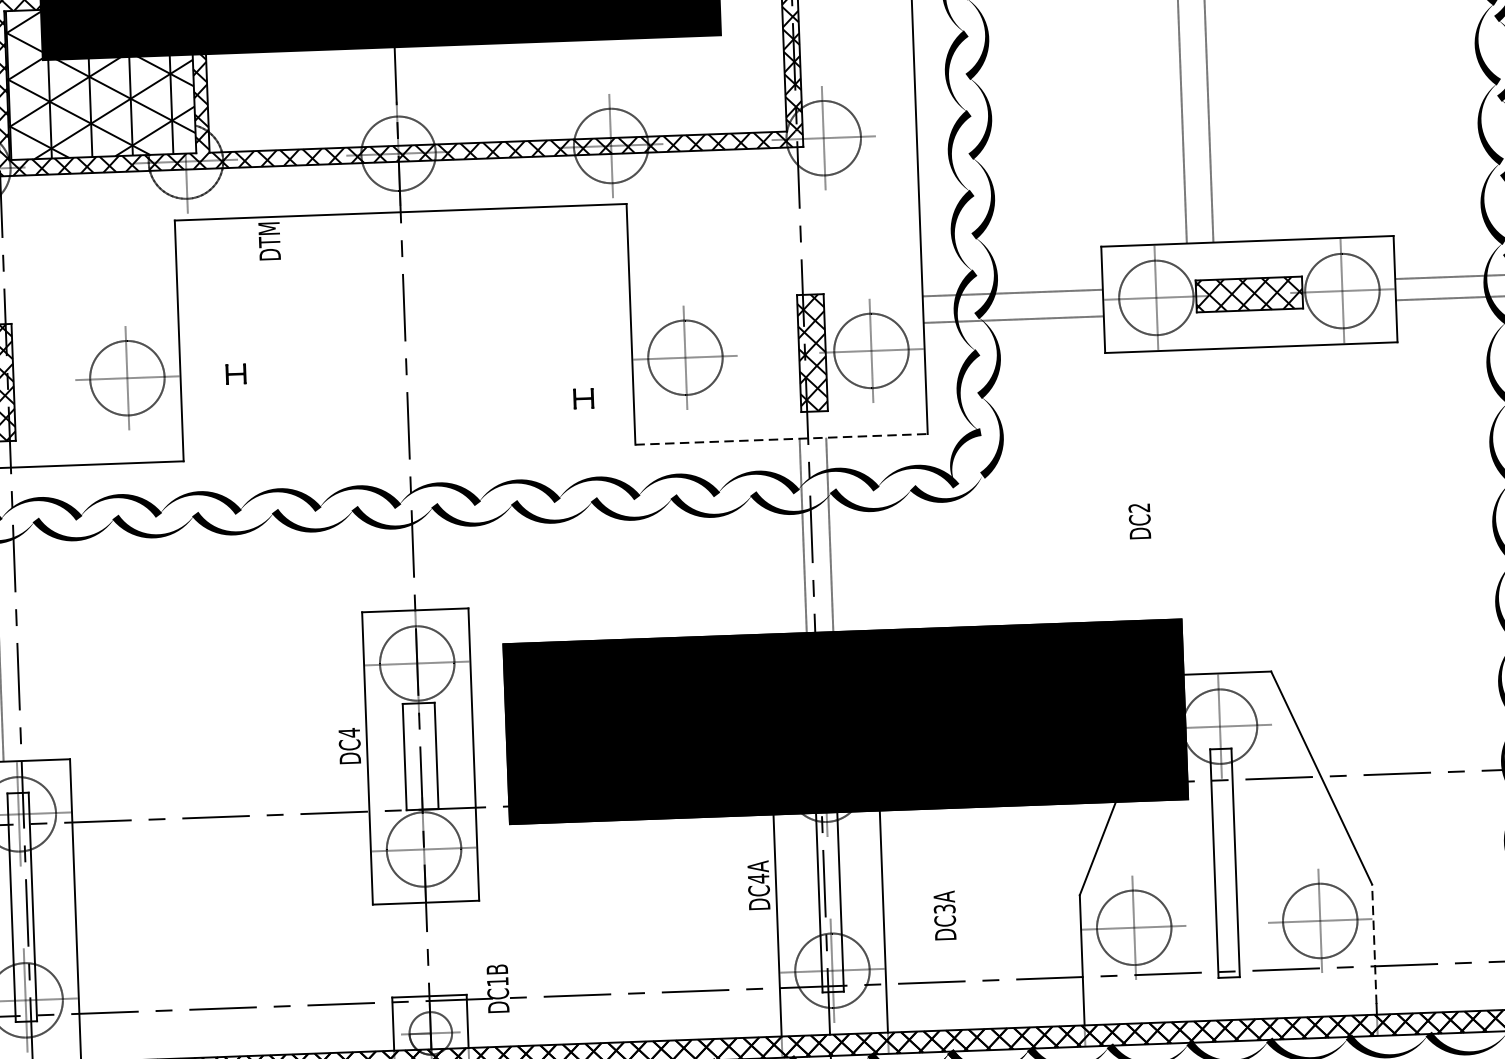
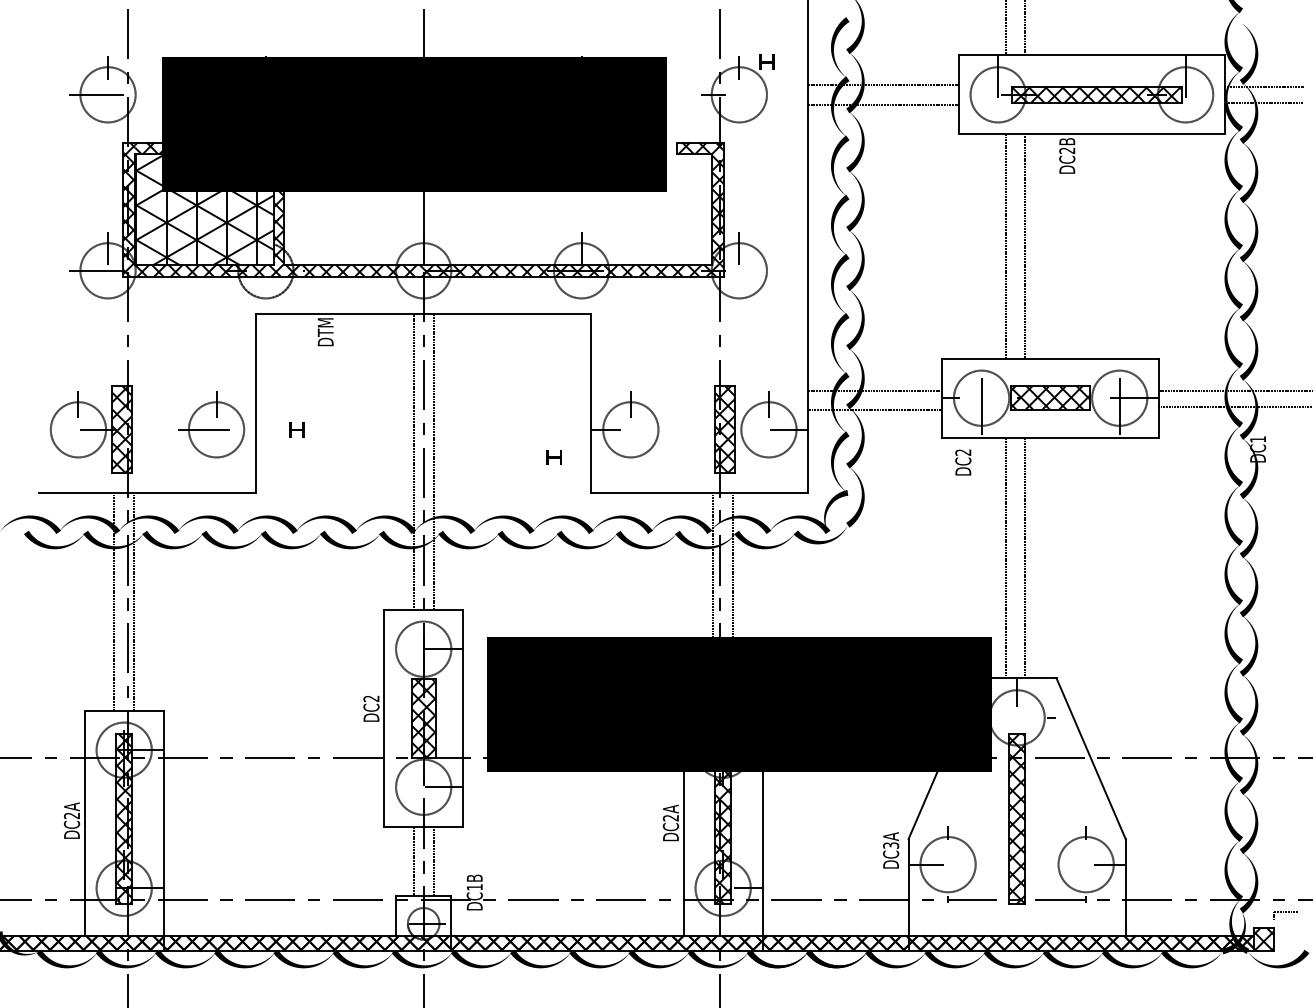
line: (421, 410) -> (433, 461), added
line: (394, 411) -> (413, 461), added
line: (781, 438) -> (699, 492), dashed -> solid
line: (1223, 510) -> (1025, 557), added
line: (1196, 511) -> (1005, 557), added
text: (1140, 521) -> (963, 462), moved
line: (25, 613) -> (134, 601), added
text: (349, 732) -> (371, 698), DC4 -> DC2
hatch: (420, 755) -> (423, 717), added
hatch: (1225, 863) -> (1017, 819), added
text: (758, 878) -> (670, 817), DC4A -> DC2A
hatch: (829, 878) -> (723, 819), added
hatch: (22, 907) -> (124, 819), added
text: (945, 915) -> (891, 850), moved
line: (1374, 943) -> (1125, 882), dashed -> solid
line: (440, 948) -> (433, 861), added
line: (414, 949) -> (413, 861), added

